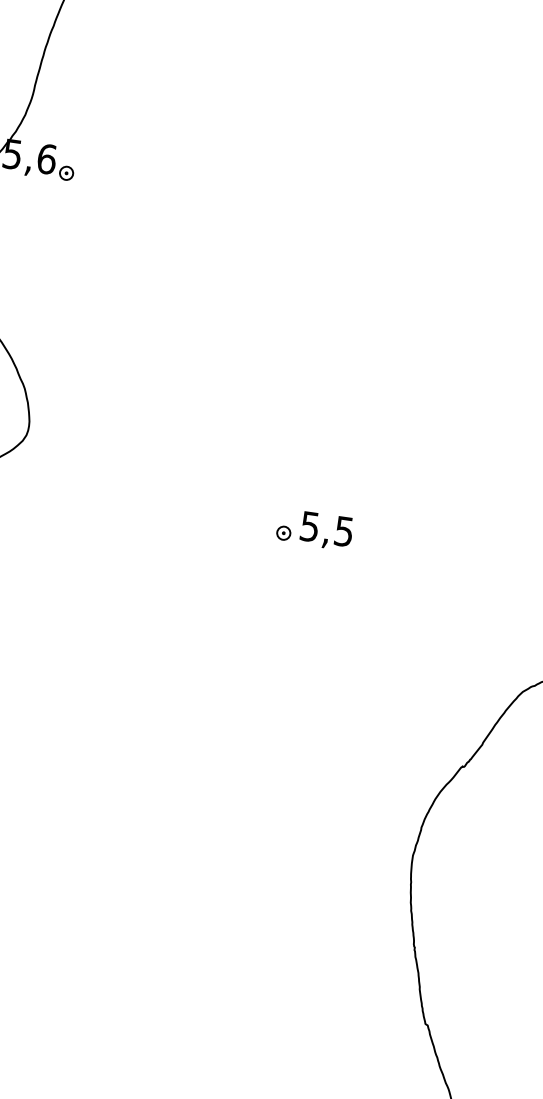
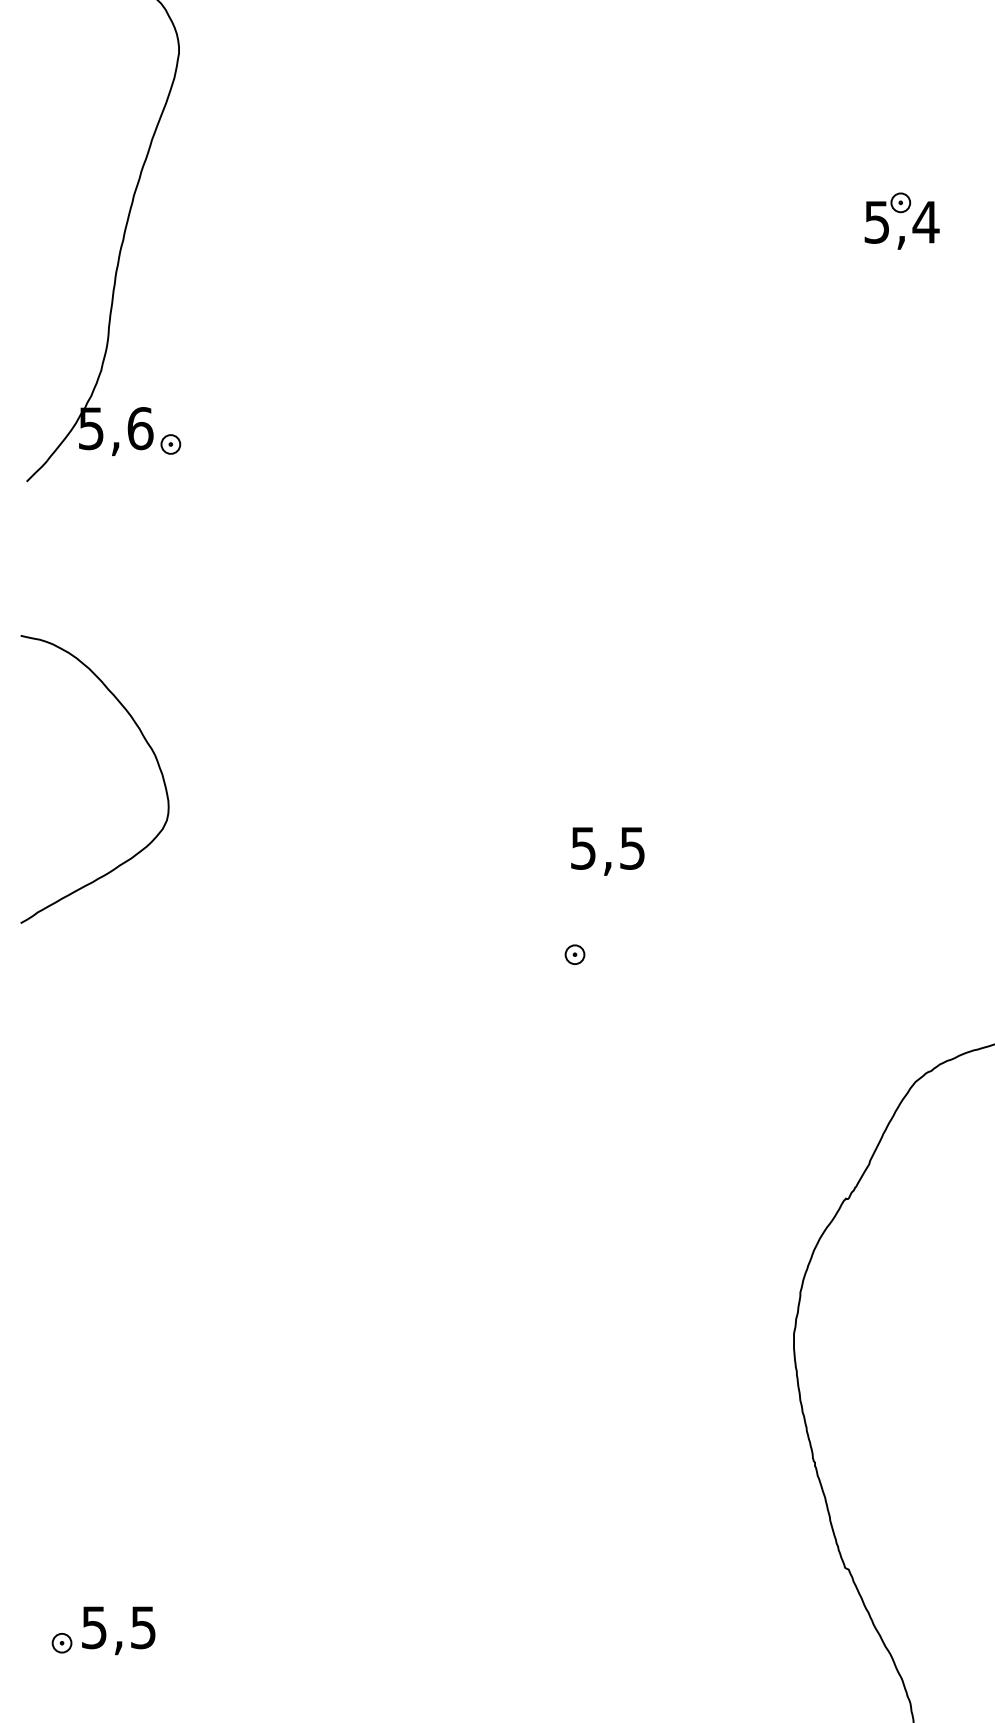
text: (326, 531) -> (607, 851), moved
part: (283, 533) -> (574, 954), moved

